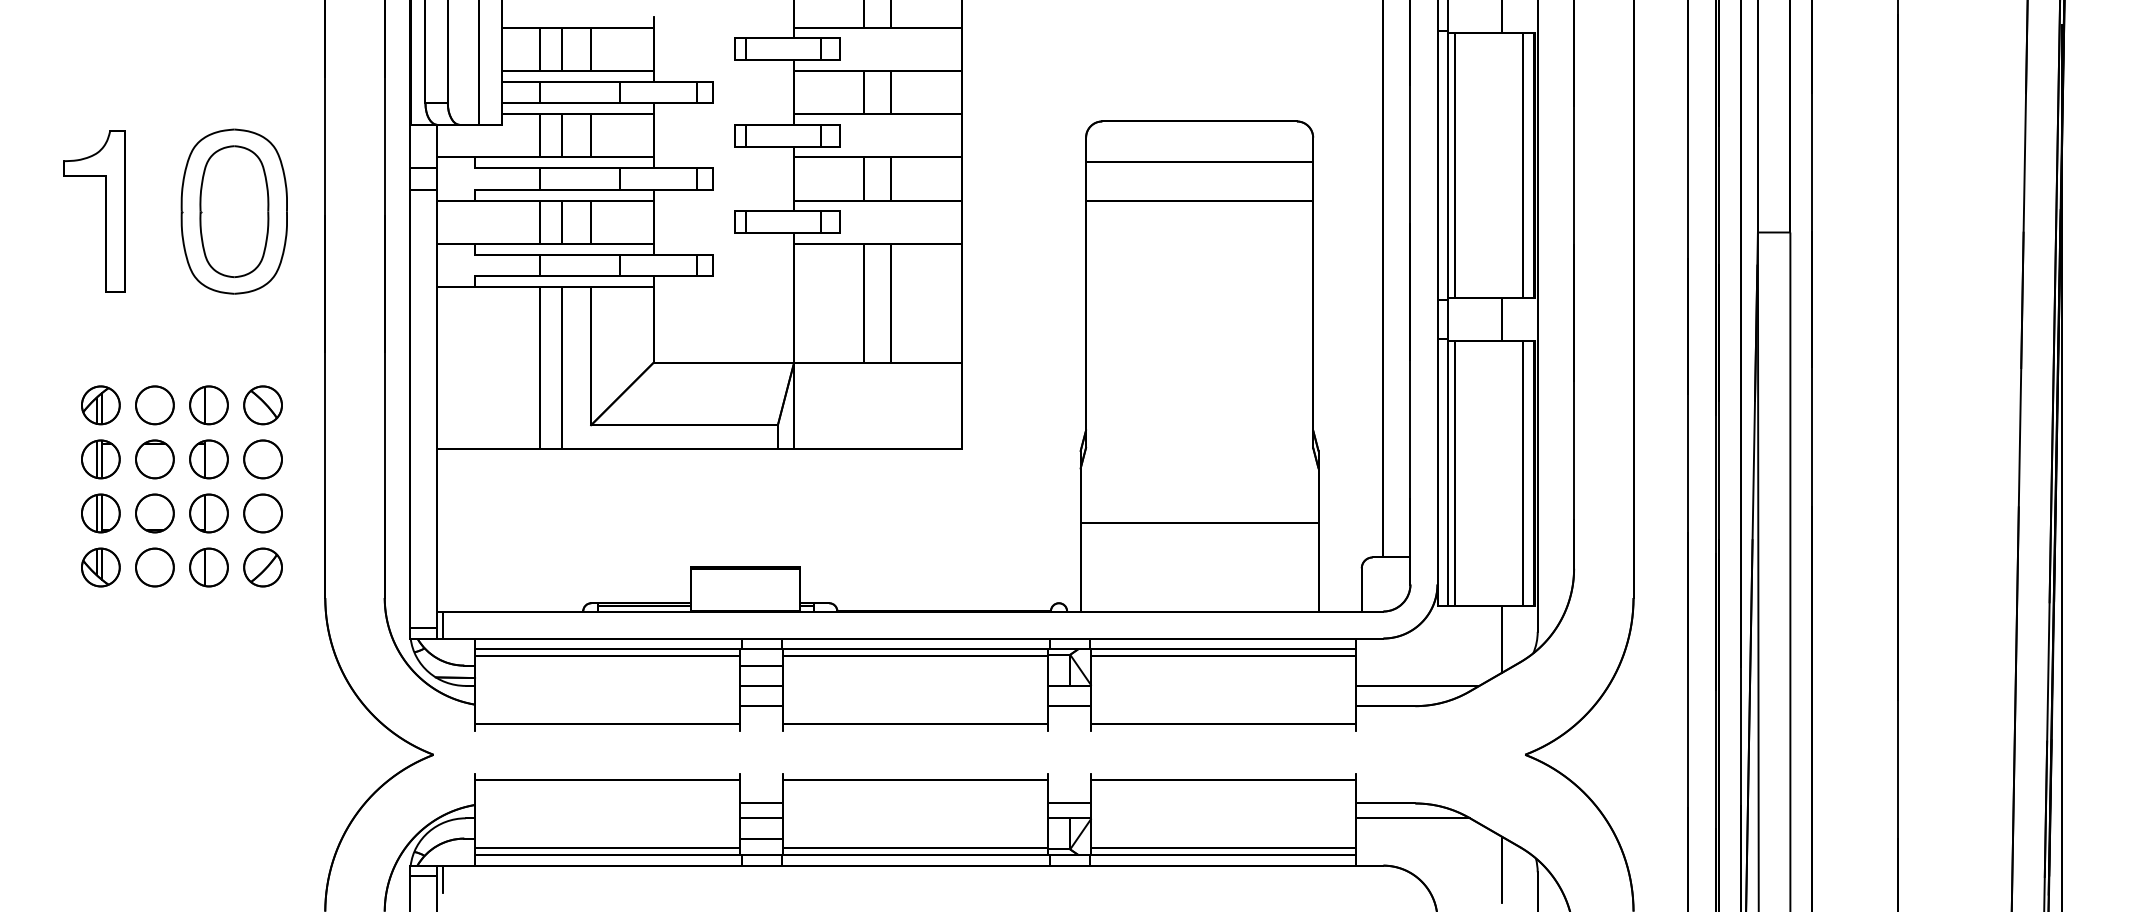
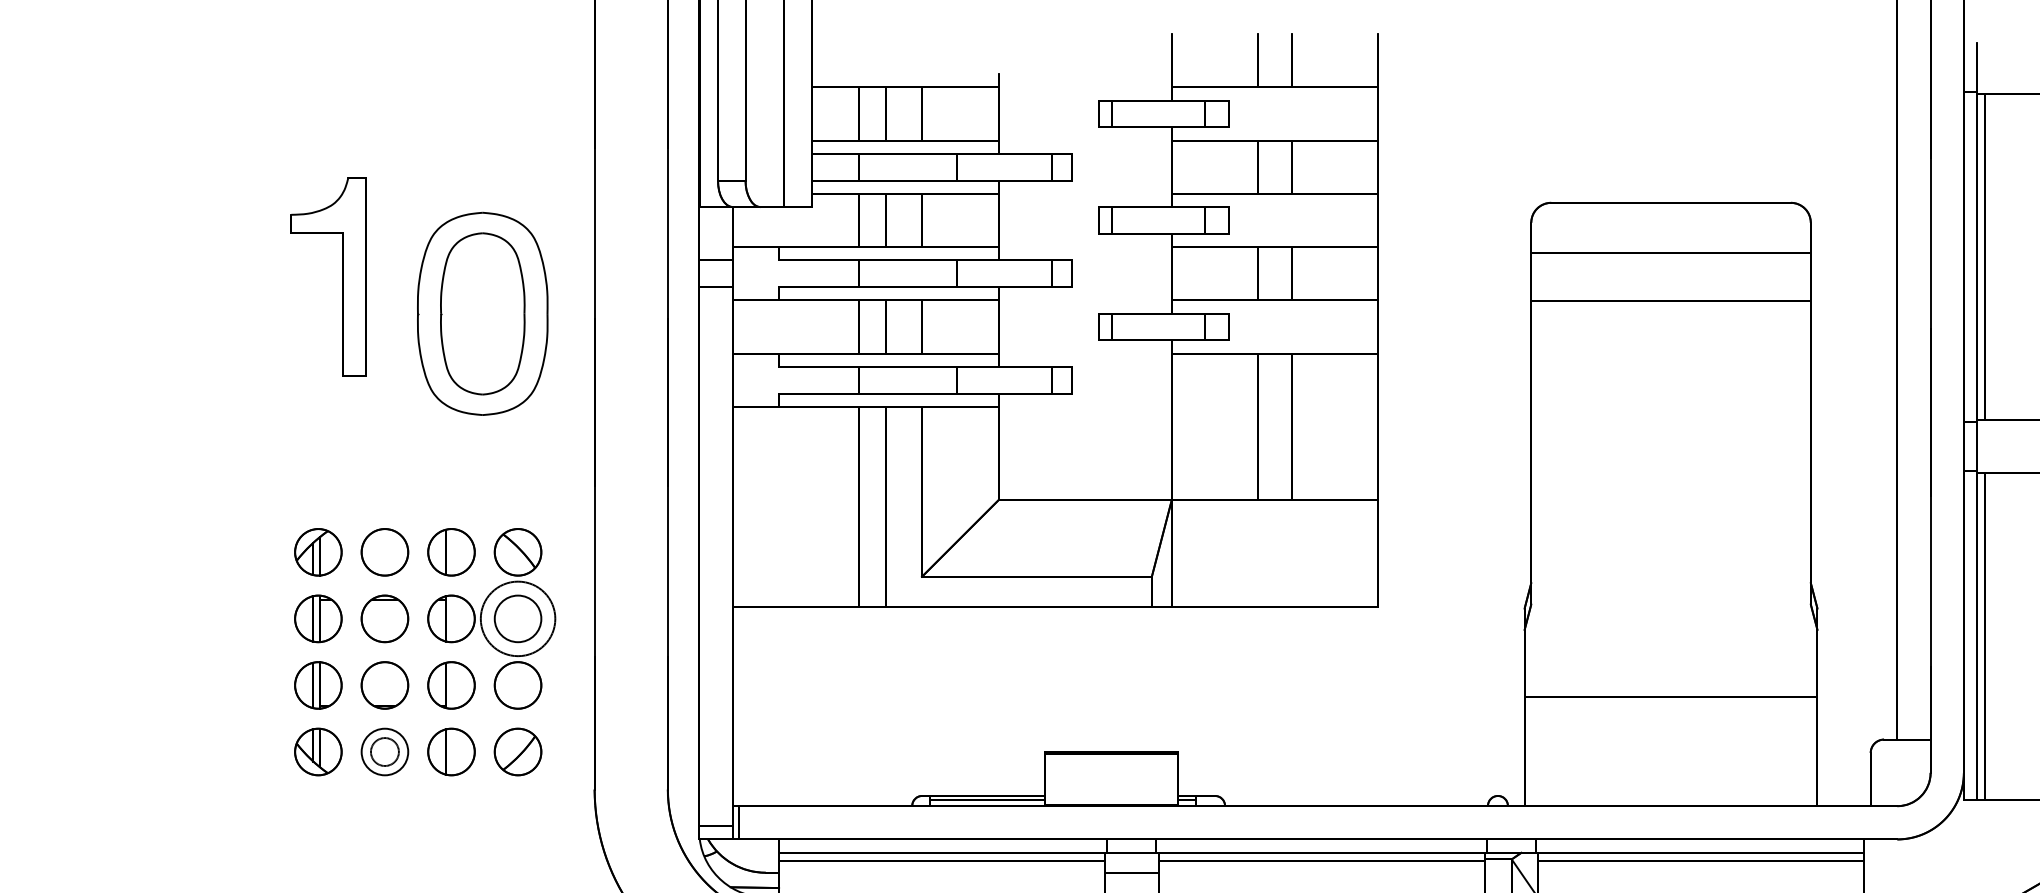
part: (105, 211) -> (342, 276), moved
circle: (262, 459) -> (517, 619), size x1.6
circle: (154, 567) -> (384, 751), size x0.6

